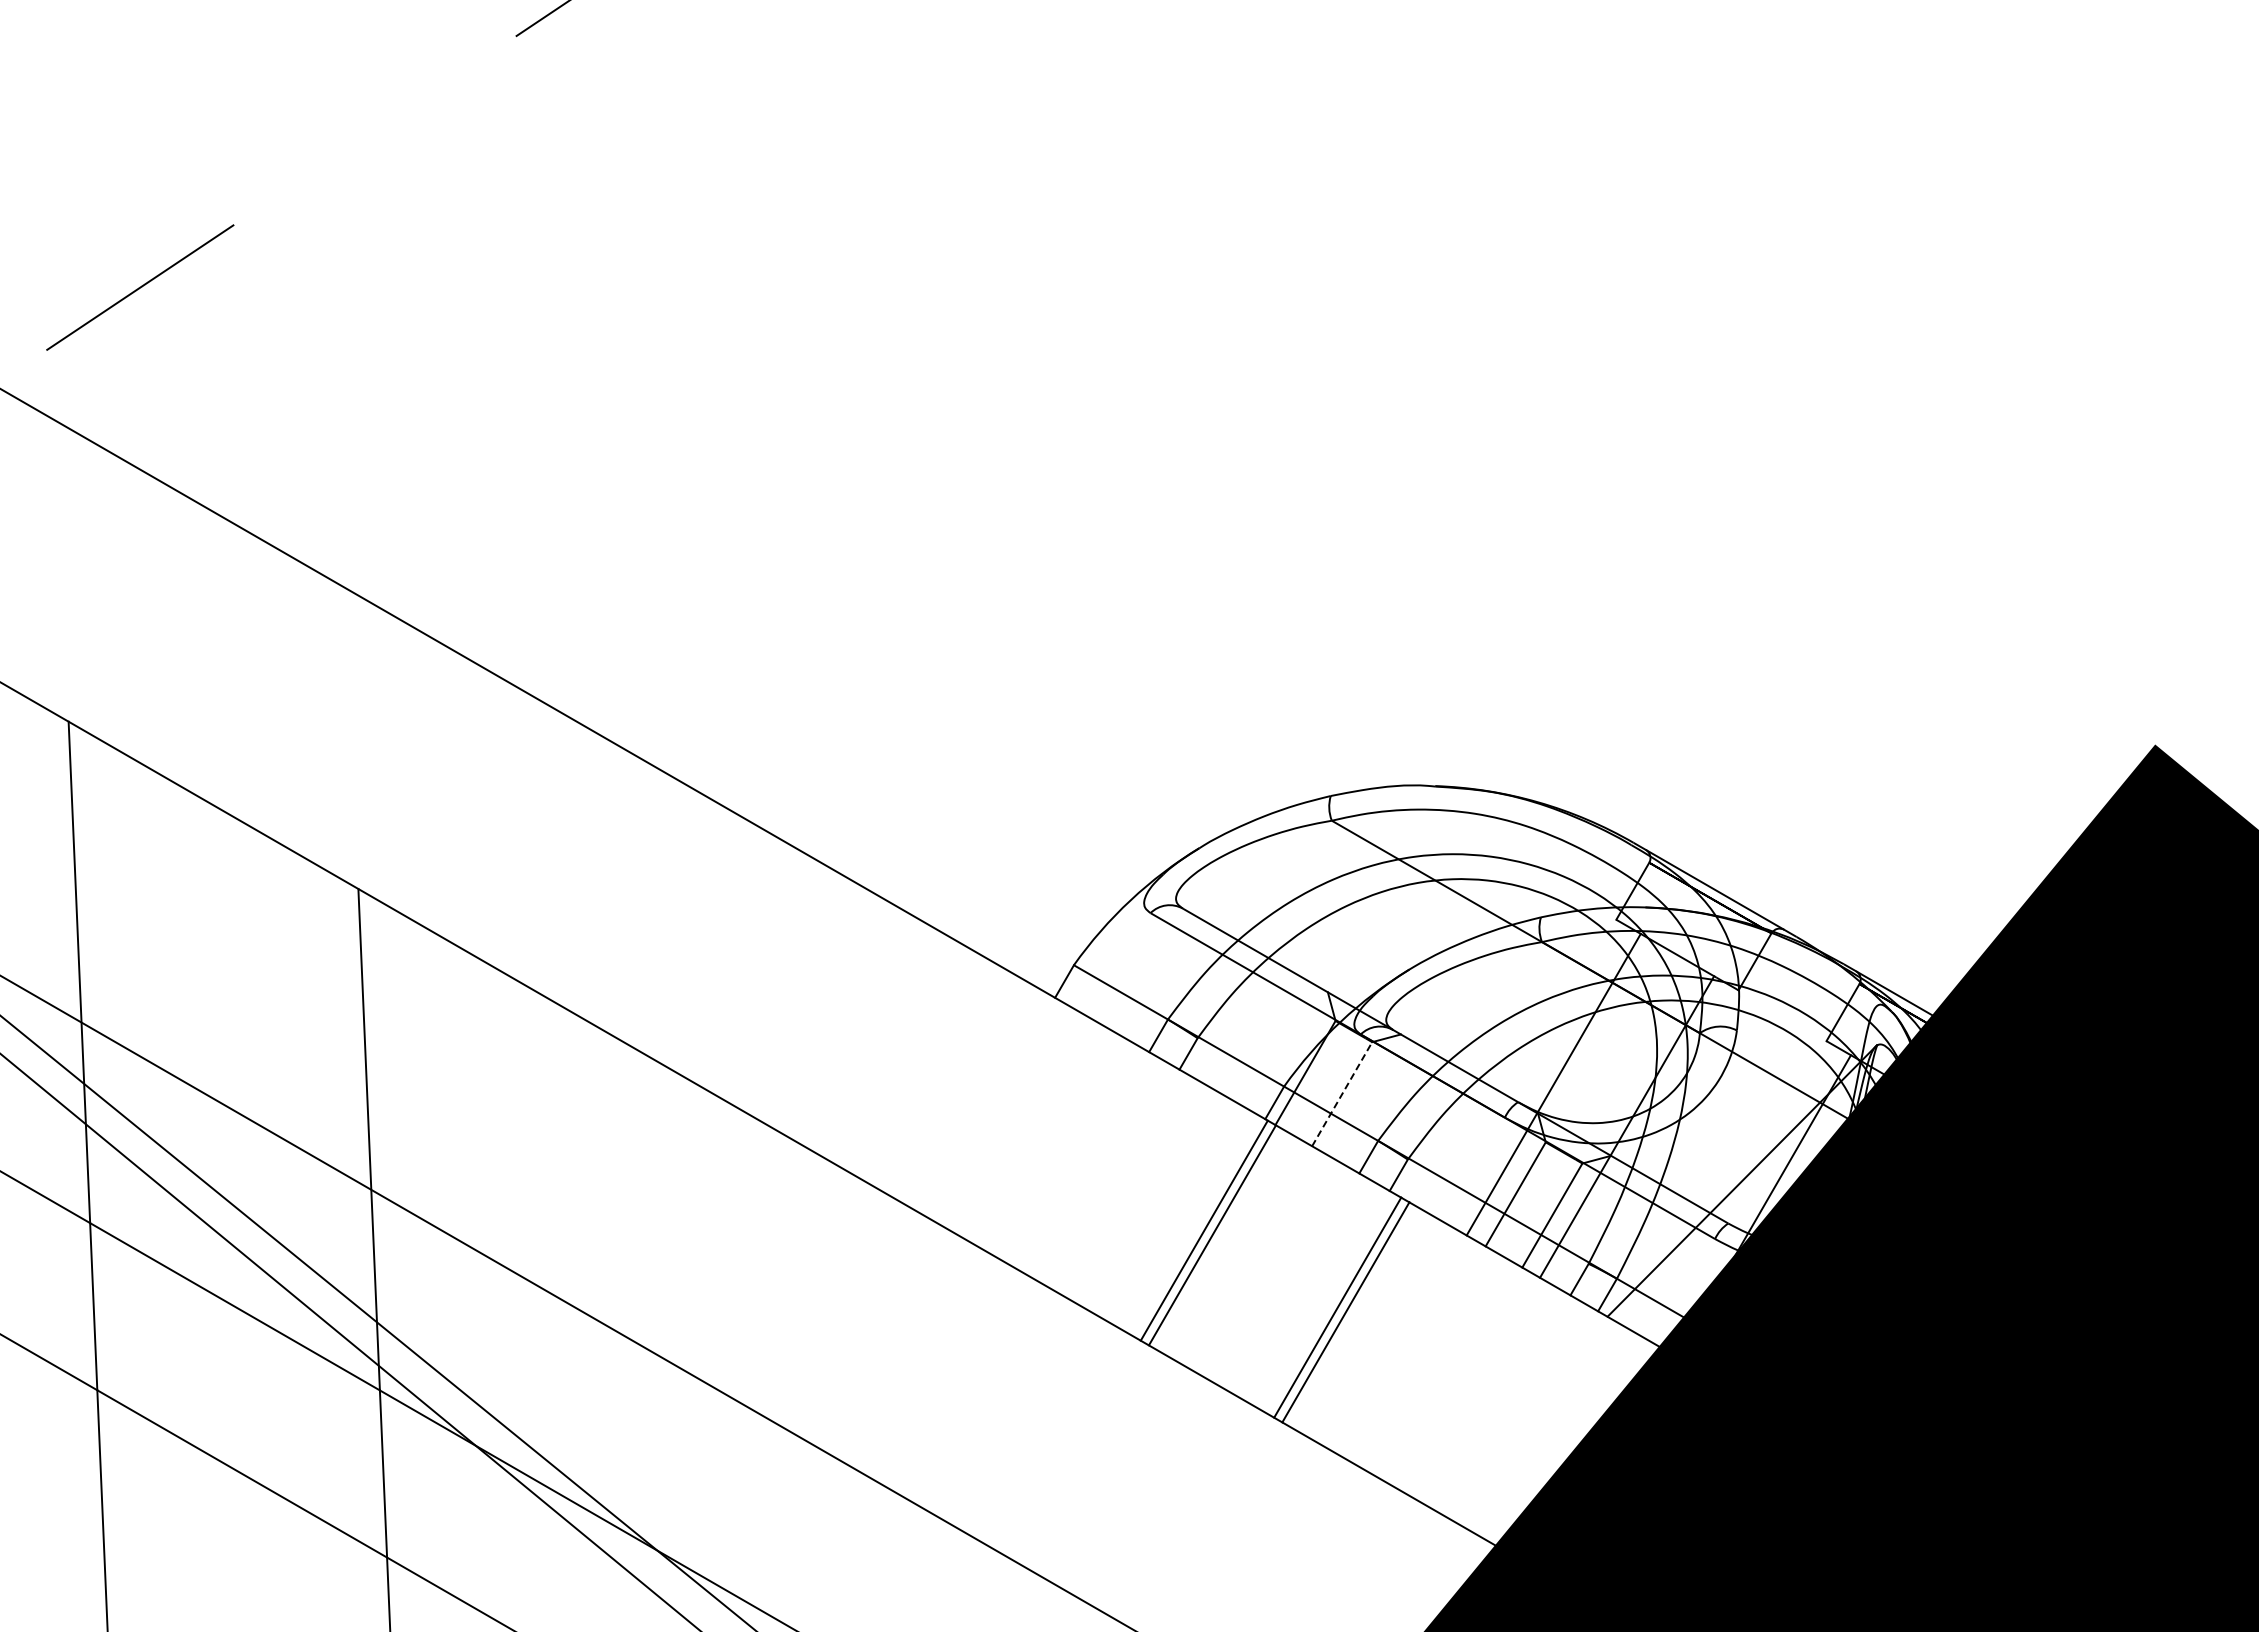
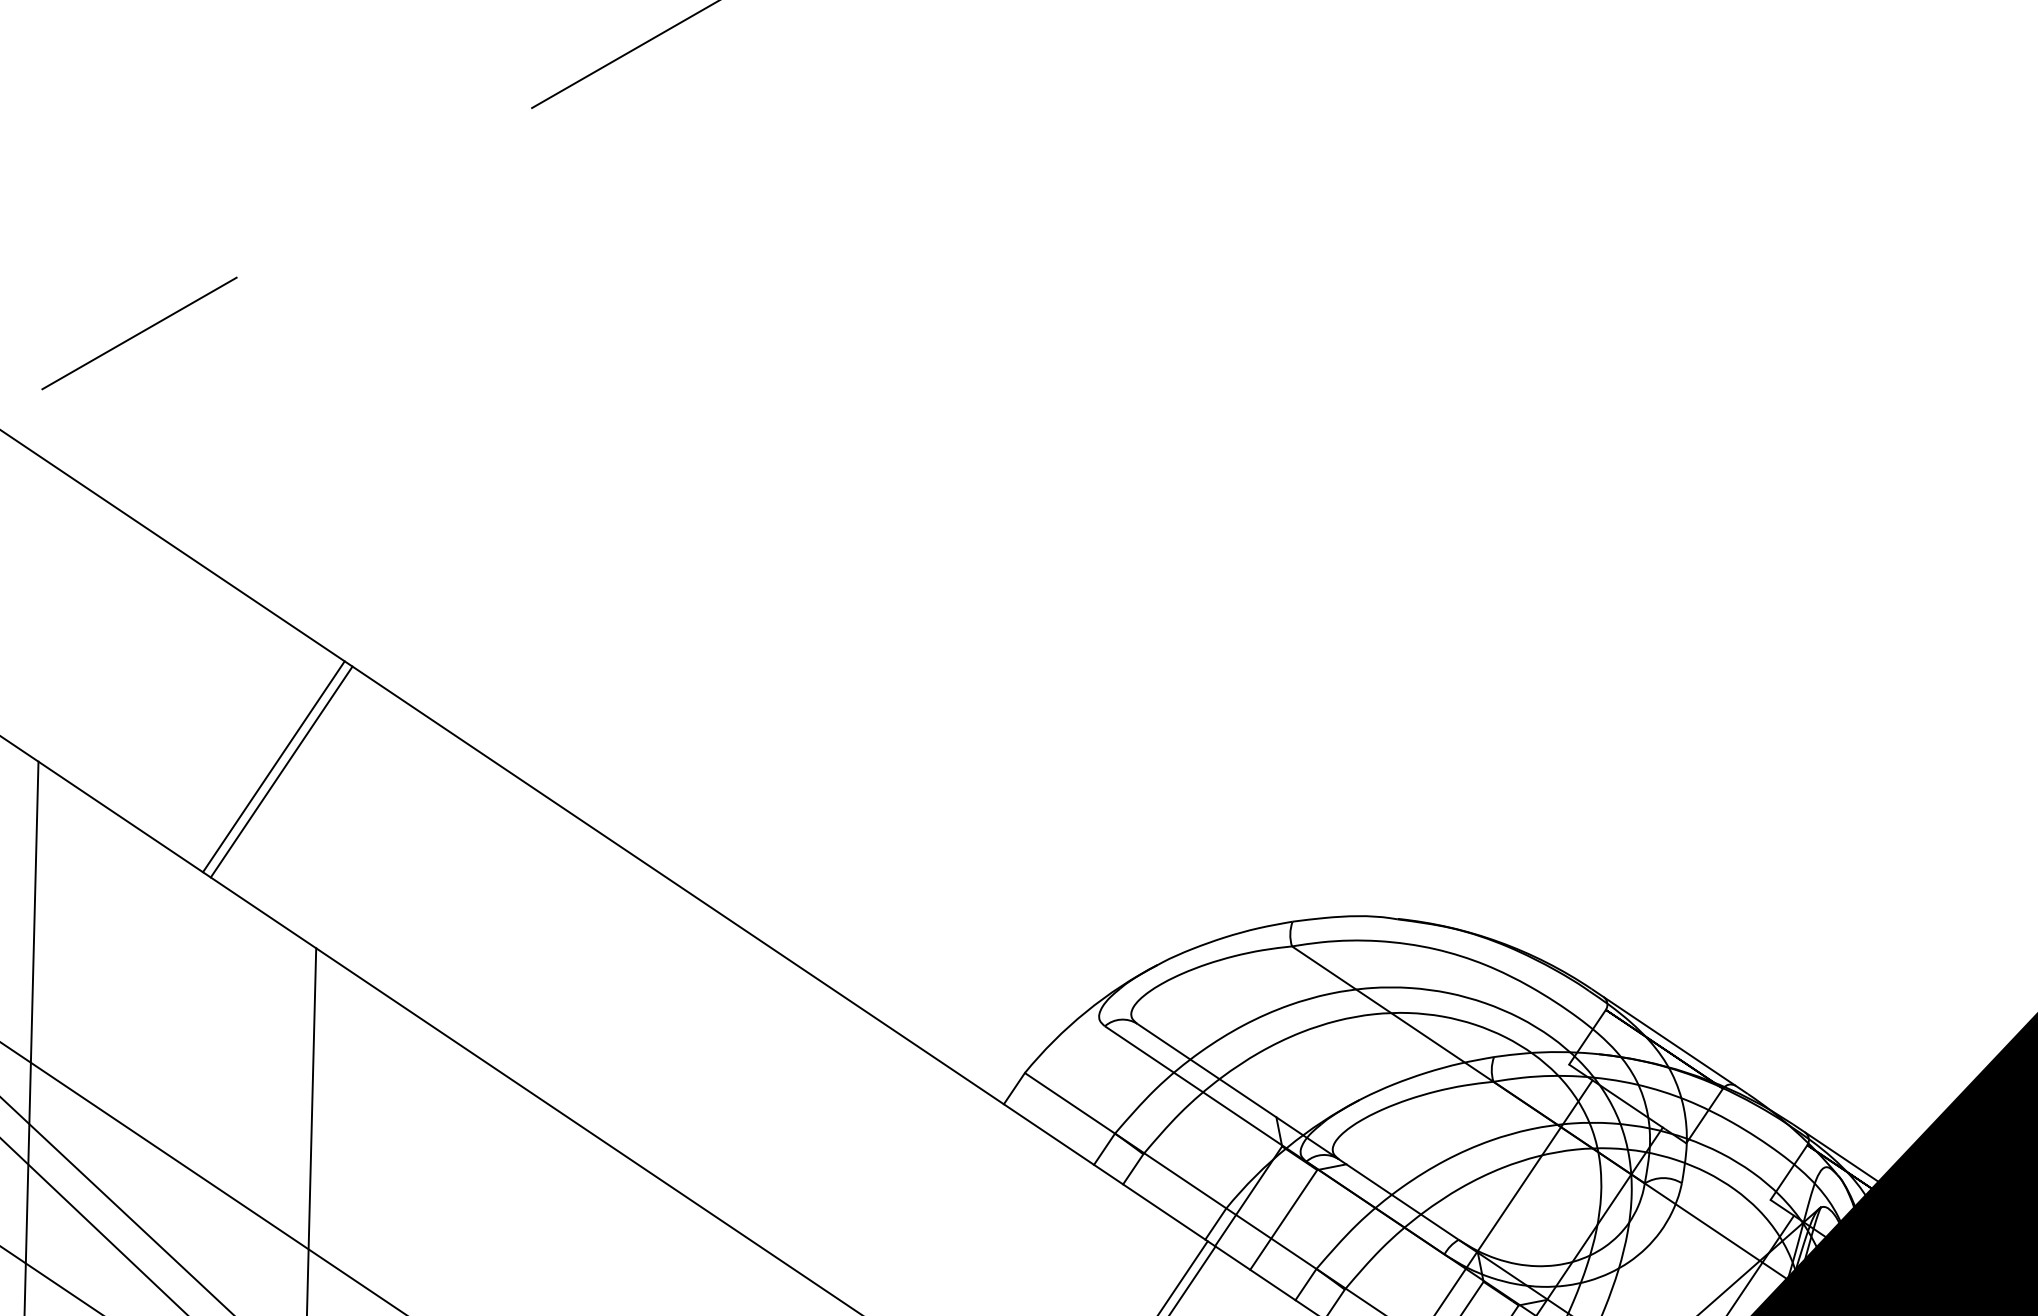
line: (303, 710) -> (273, 766), added
line: (311, 715) -> (281, 772), added
line: (1342, 1093) -> (1284, 1219), dashed -> solid

